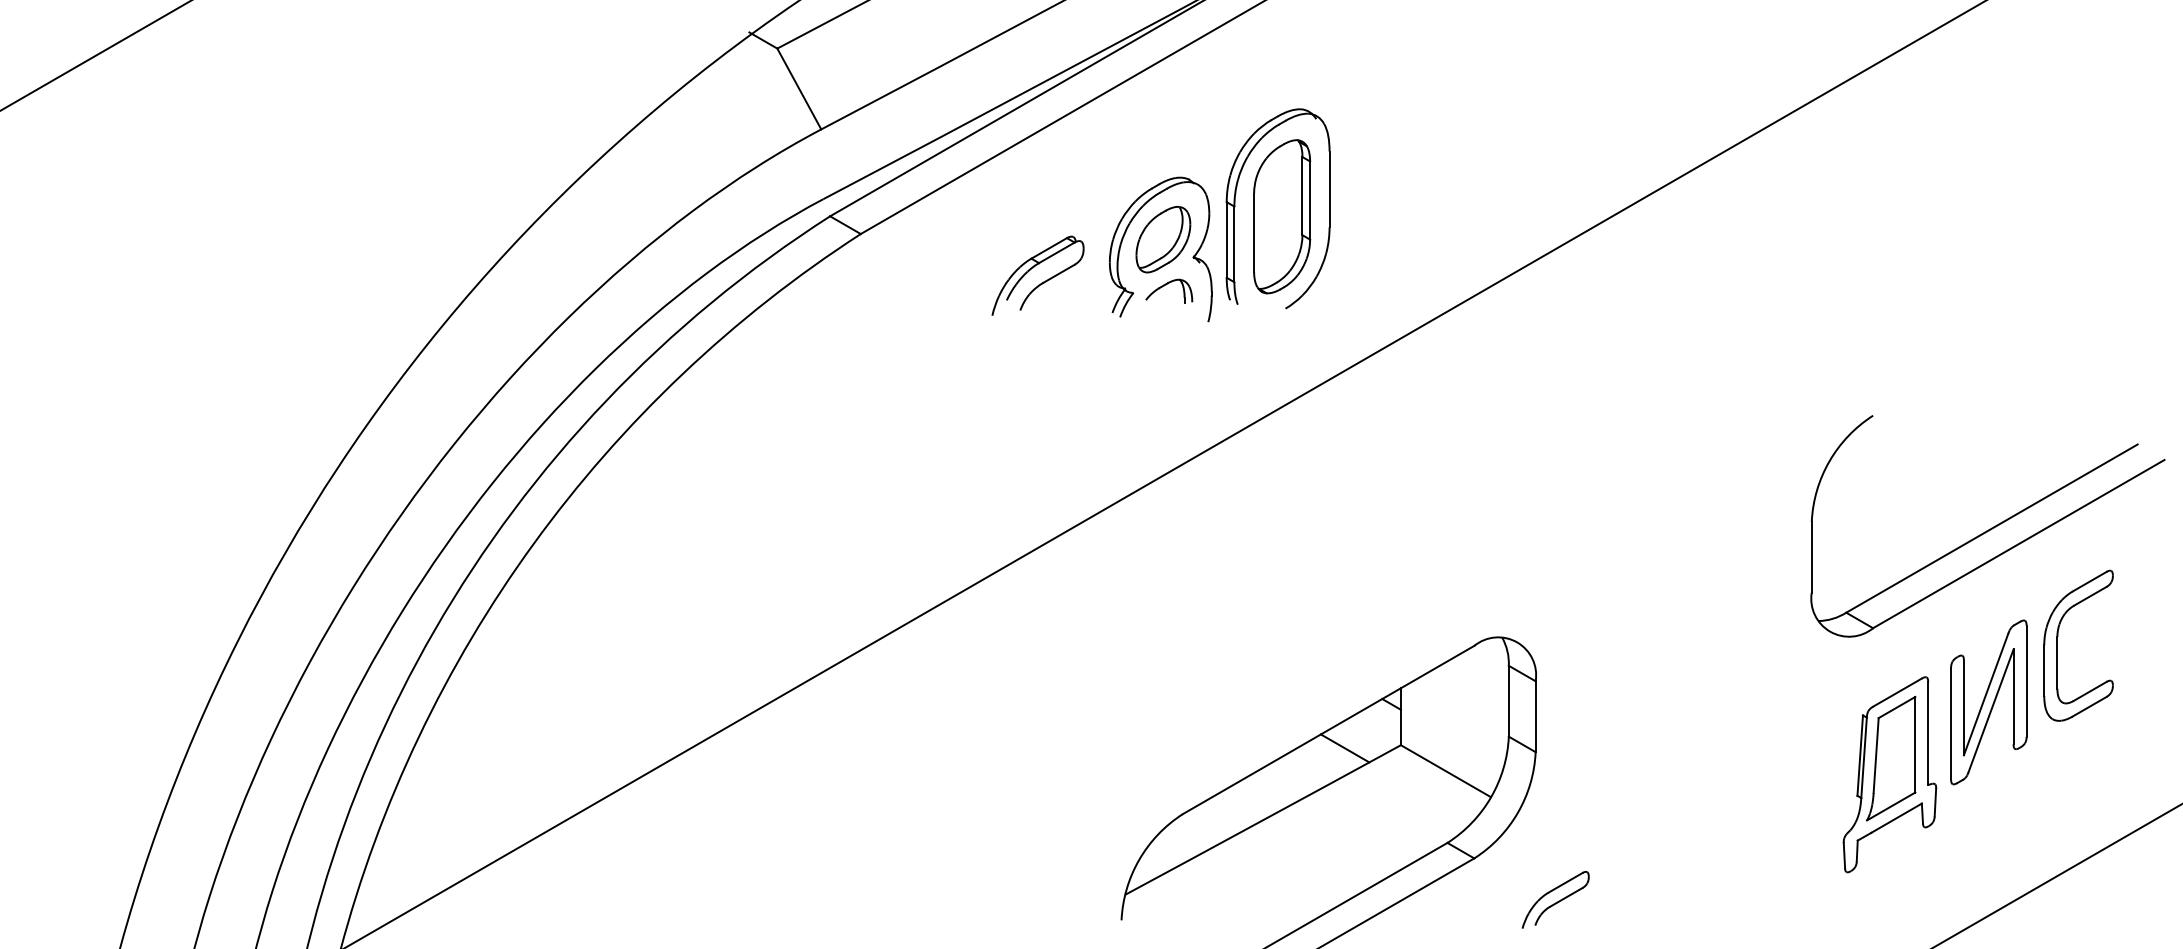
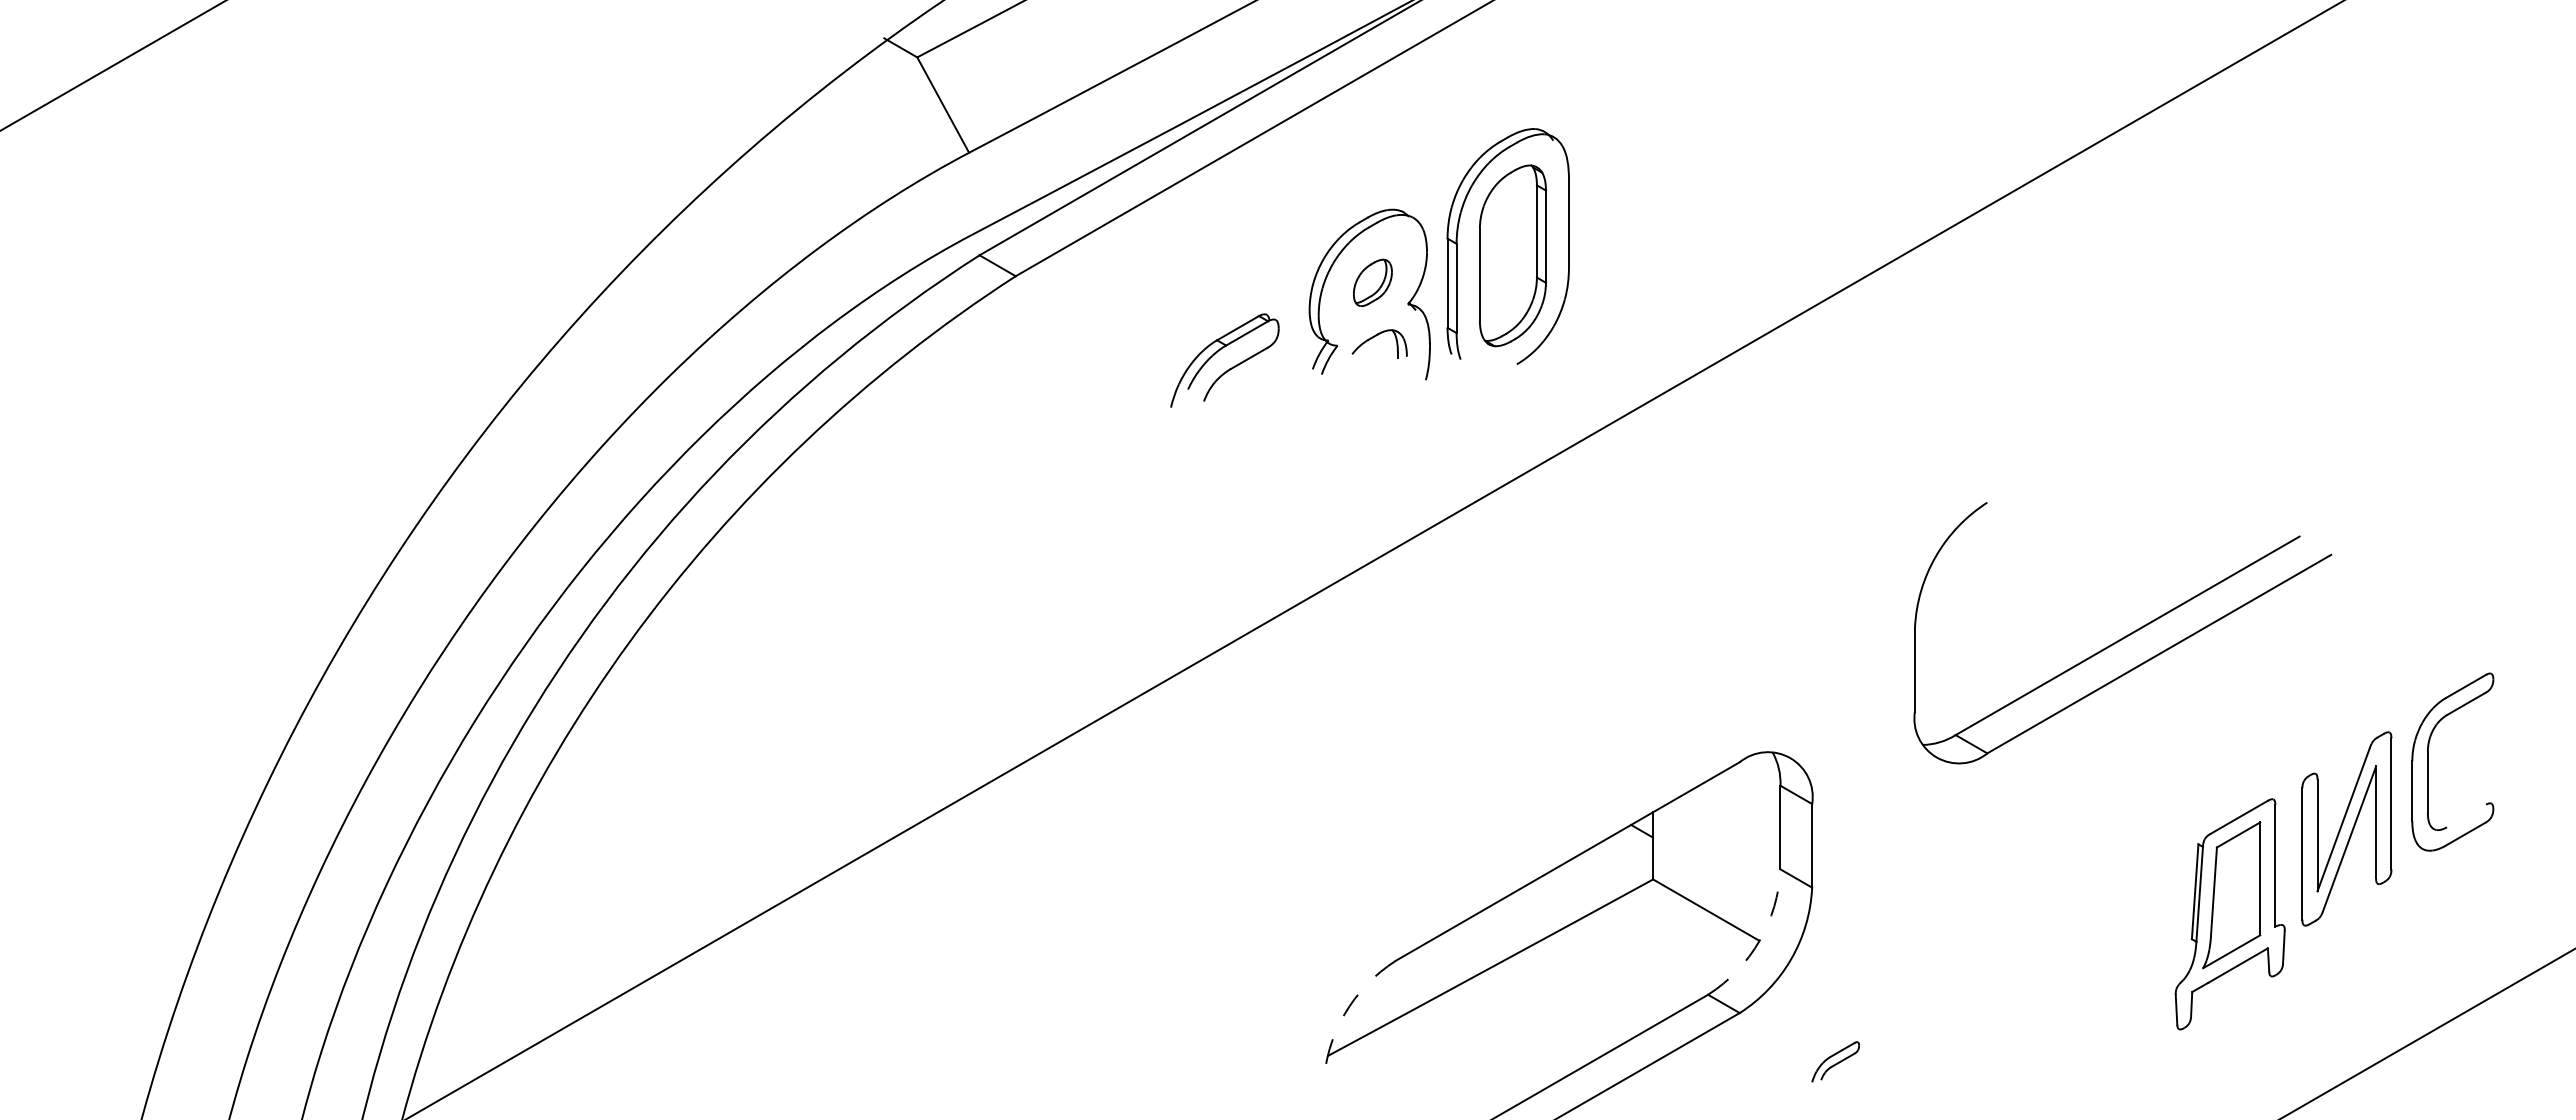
part: (1163, 239) -> (1372, 282), size x0.6
part: (1041, 282) -> (1229, 368), moved
part: (1987, 526) -> (2122, 633), moved
line: (2090, 691) -> (2466, 815), removed
line: (1344, 747) -> (1586, 882), removed
arc: (1491, 796) -> (1759, 940), solid -> dashed
arc: (1139, 859) -> (1344, 1014), solid -> dashed
part: (1555, 899) -> (1835, 1061), size x0.6

